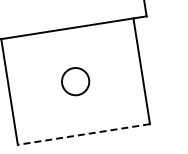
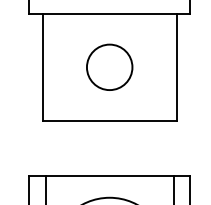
circle: (75, 81) -> (109, 67), size x1.67
line: (83, 134) -> (109, 120), dashed -> solid

